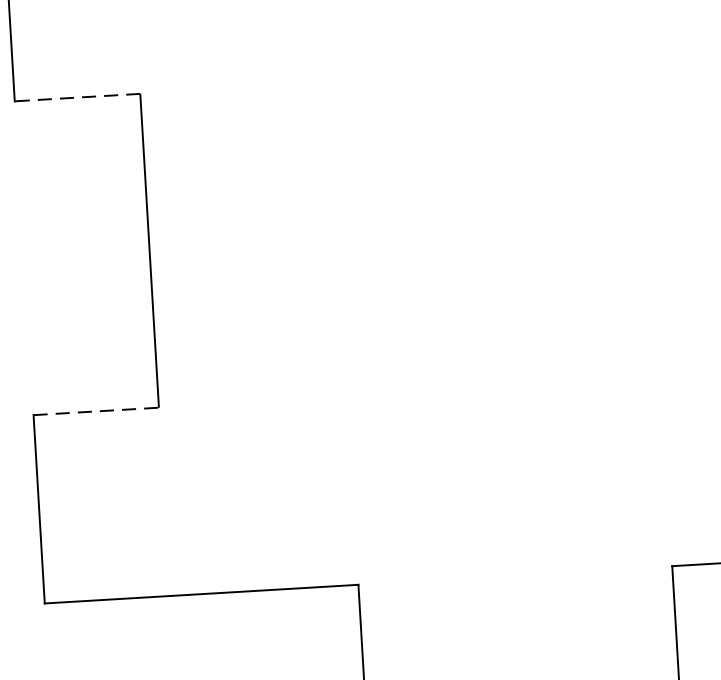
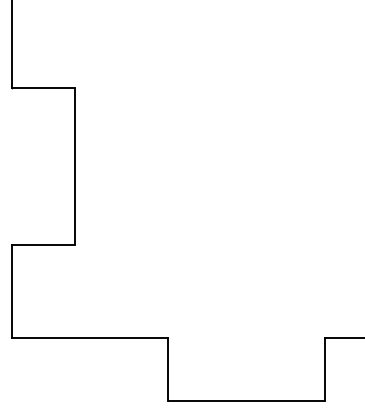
line: (75, 97) -> (42, 88), dashed -> solid
line: (96, 411) -> (43, 244), dashed -> solid

